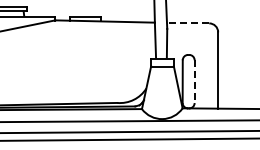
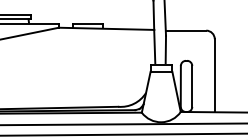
line: (187, 23) -> (185, 30), dashed -> solid
line: (194, 82) -> (192, 87), dashed -> solid

